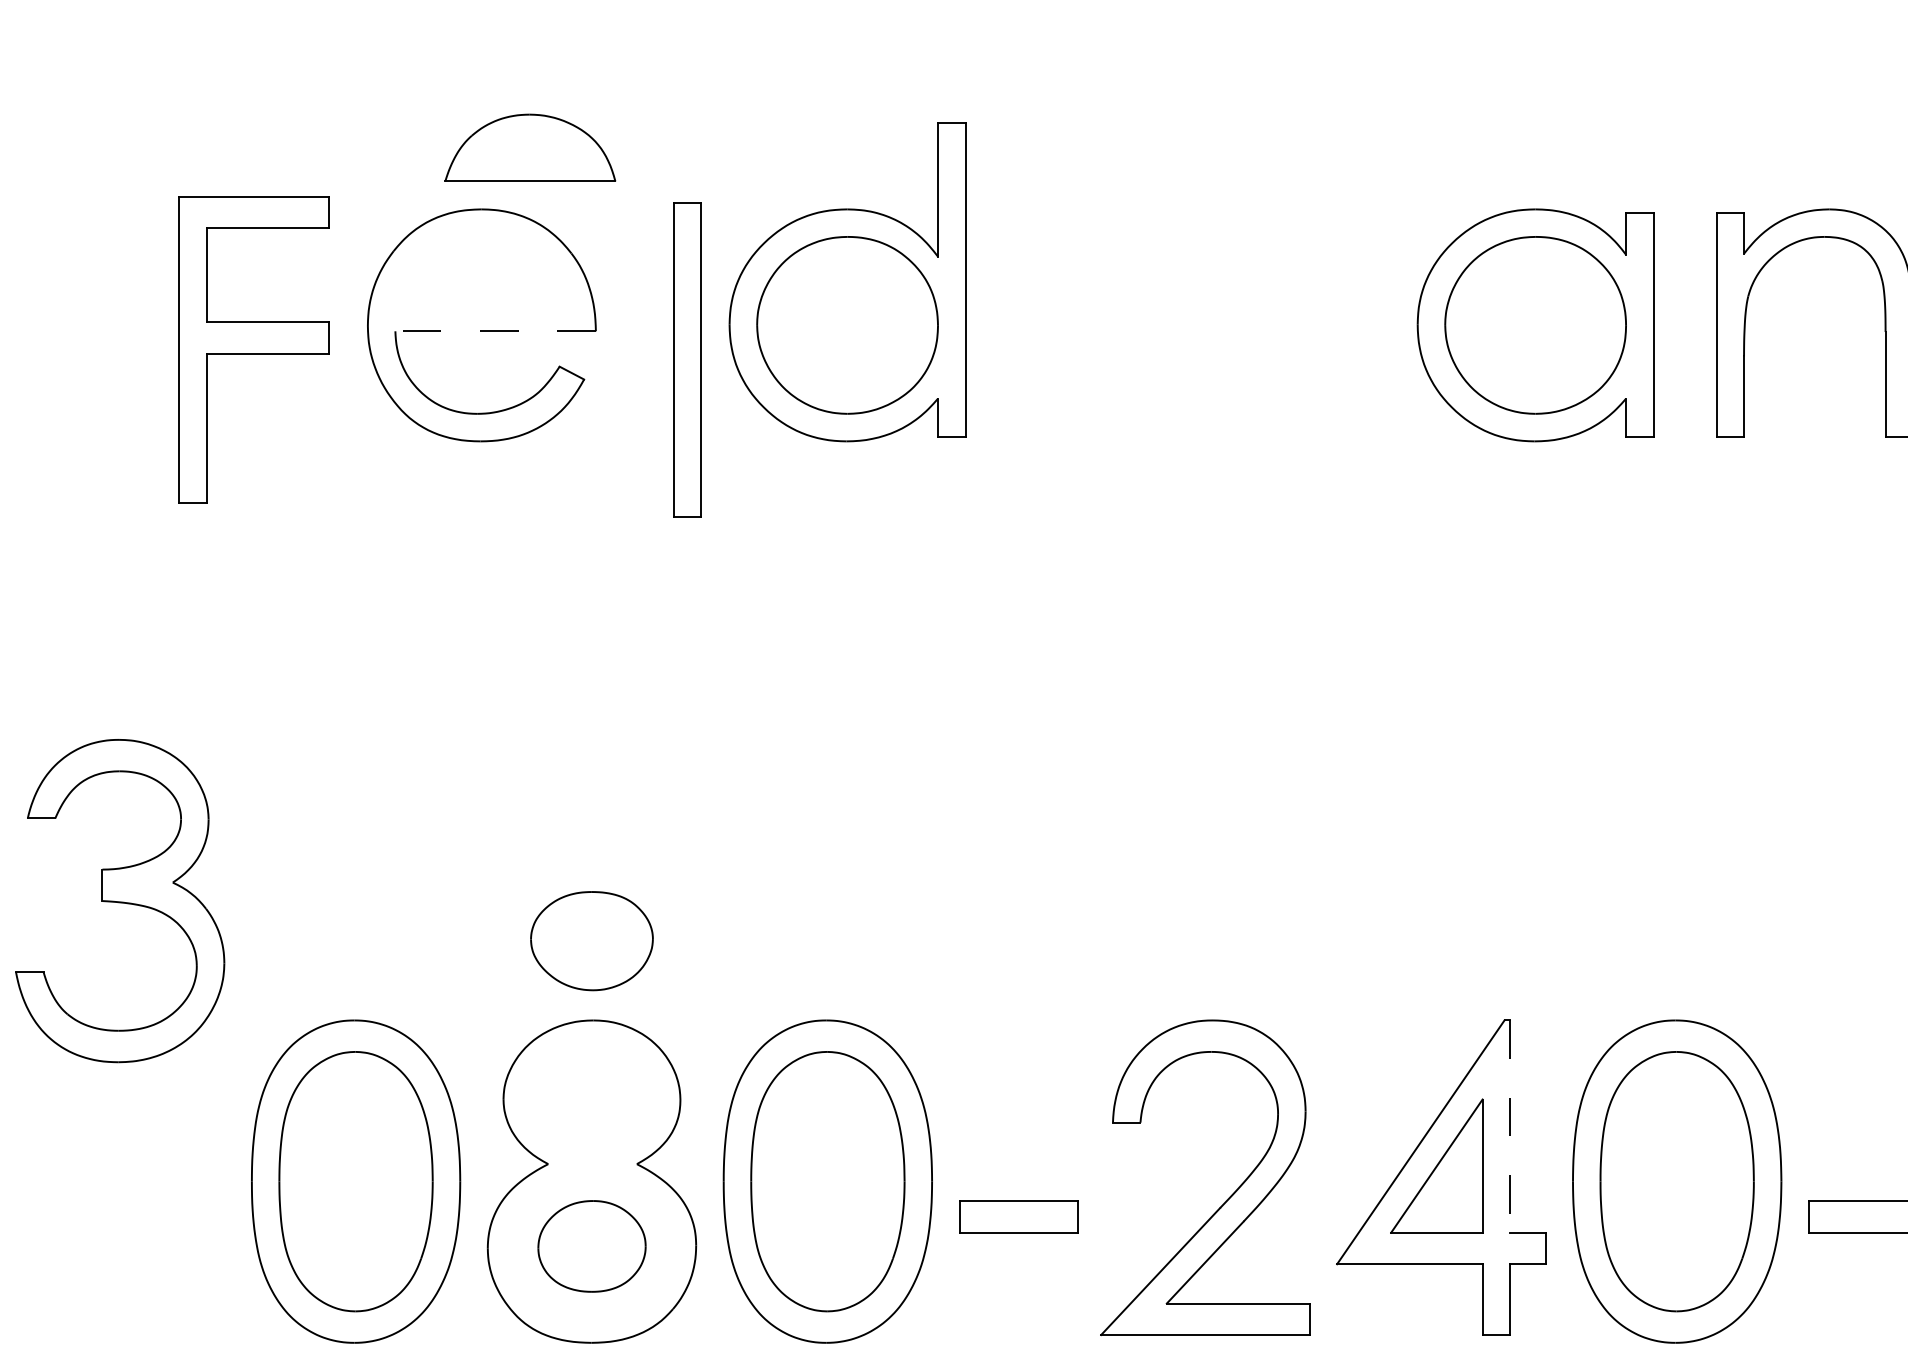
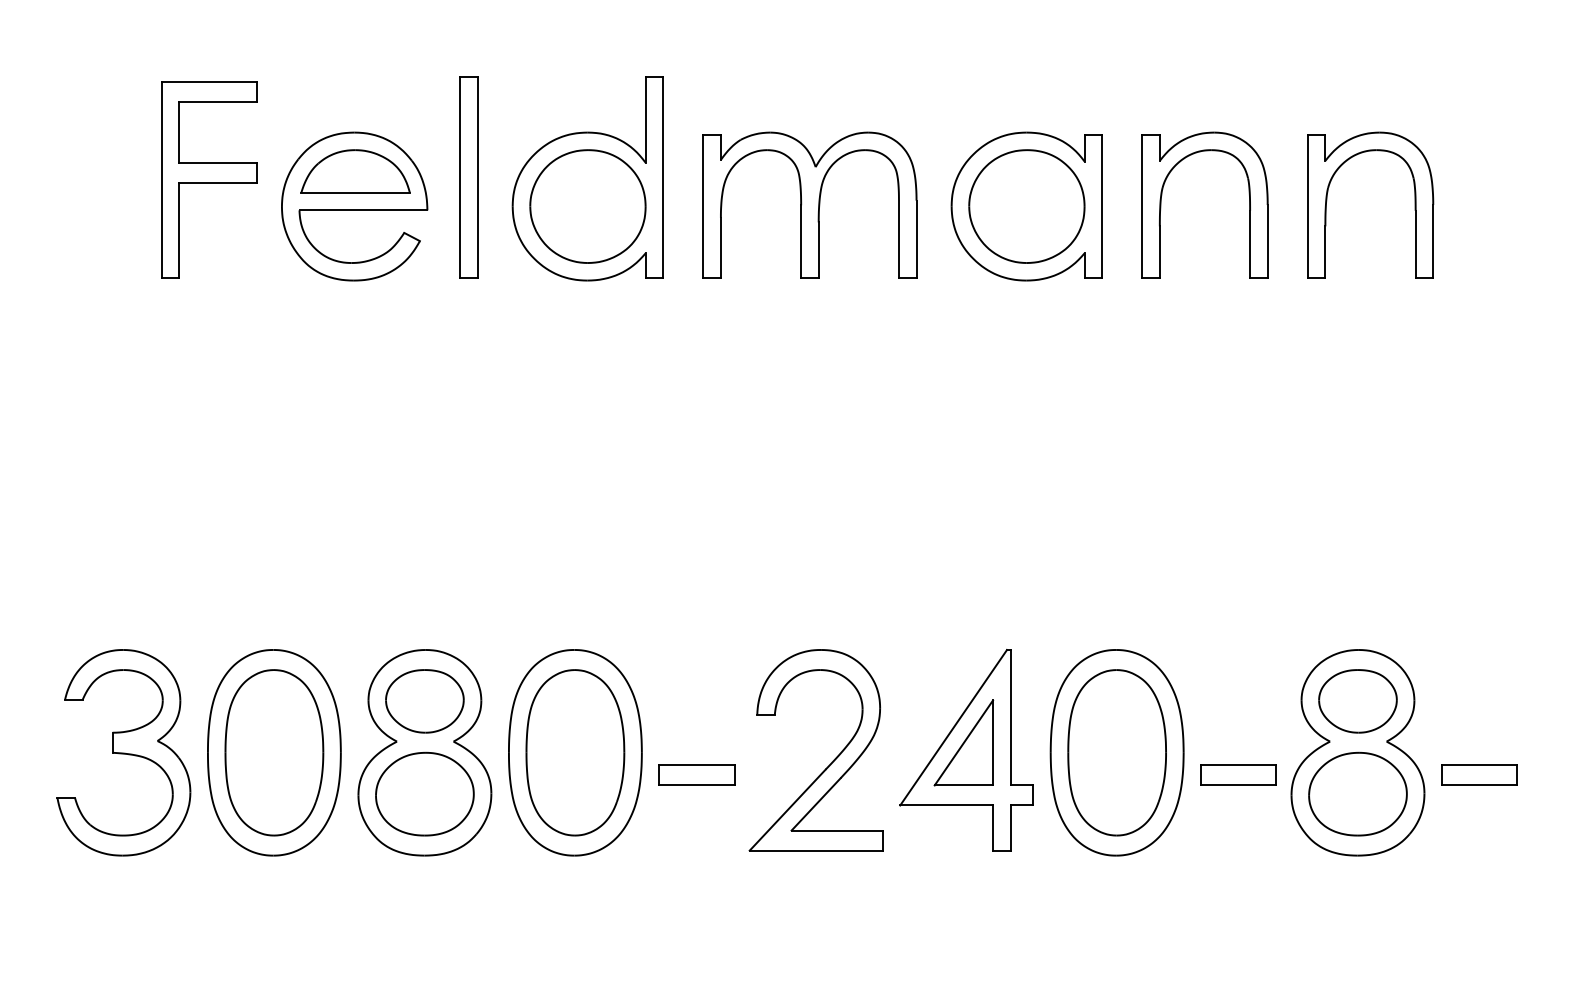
part: (530, 148) -> (355, 171), moved
part: (1194, 322) -> (809, 204), added
line: (495, 331) -> (363, 210), dashed -> solid
part: (254, 348) -> (209, 179), moved
part: (686, 359) -> (468, 177), moved
part: (119, 900) -> (123, 752), moved
part: (591, 941) -> (424, 701), moved
line: (1509, 1126) -> (1010, 717), dashed -> solid
part: (591, 1245) -> (424, 793), size x1.43

